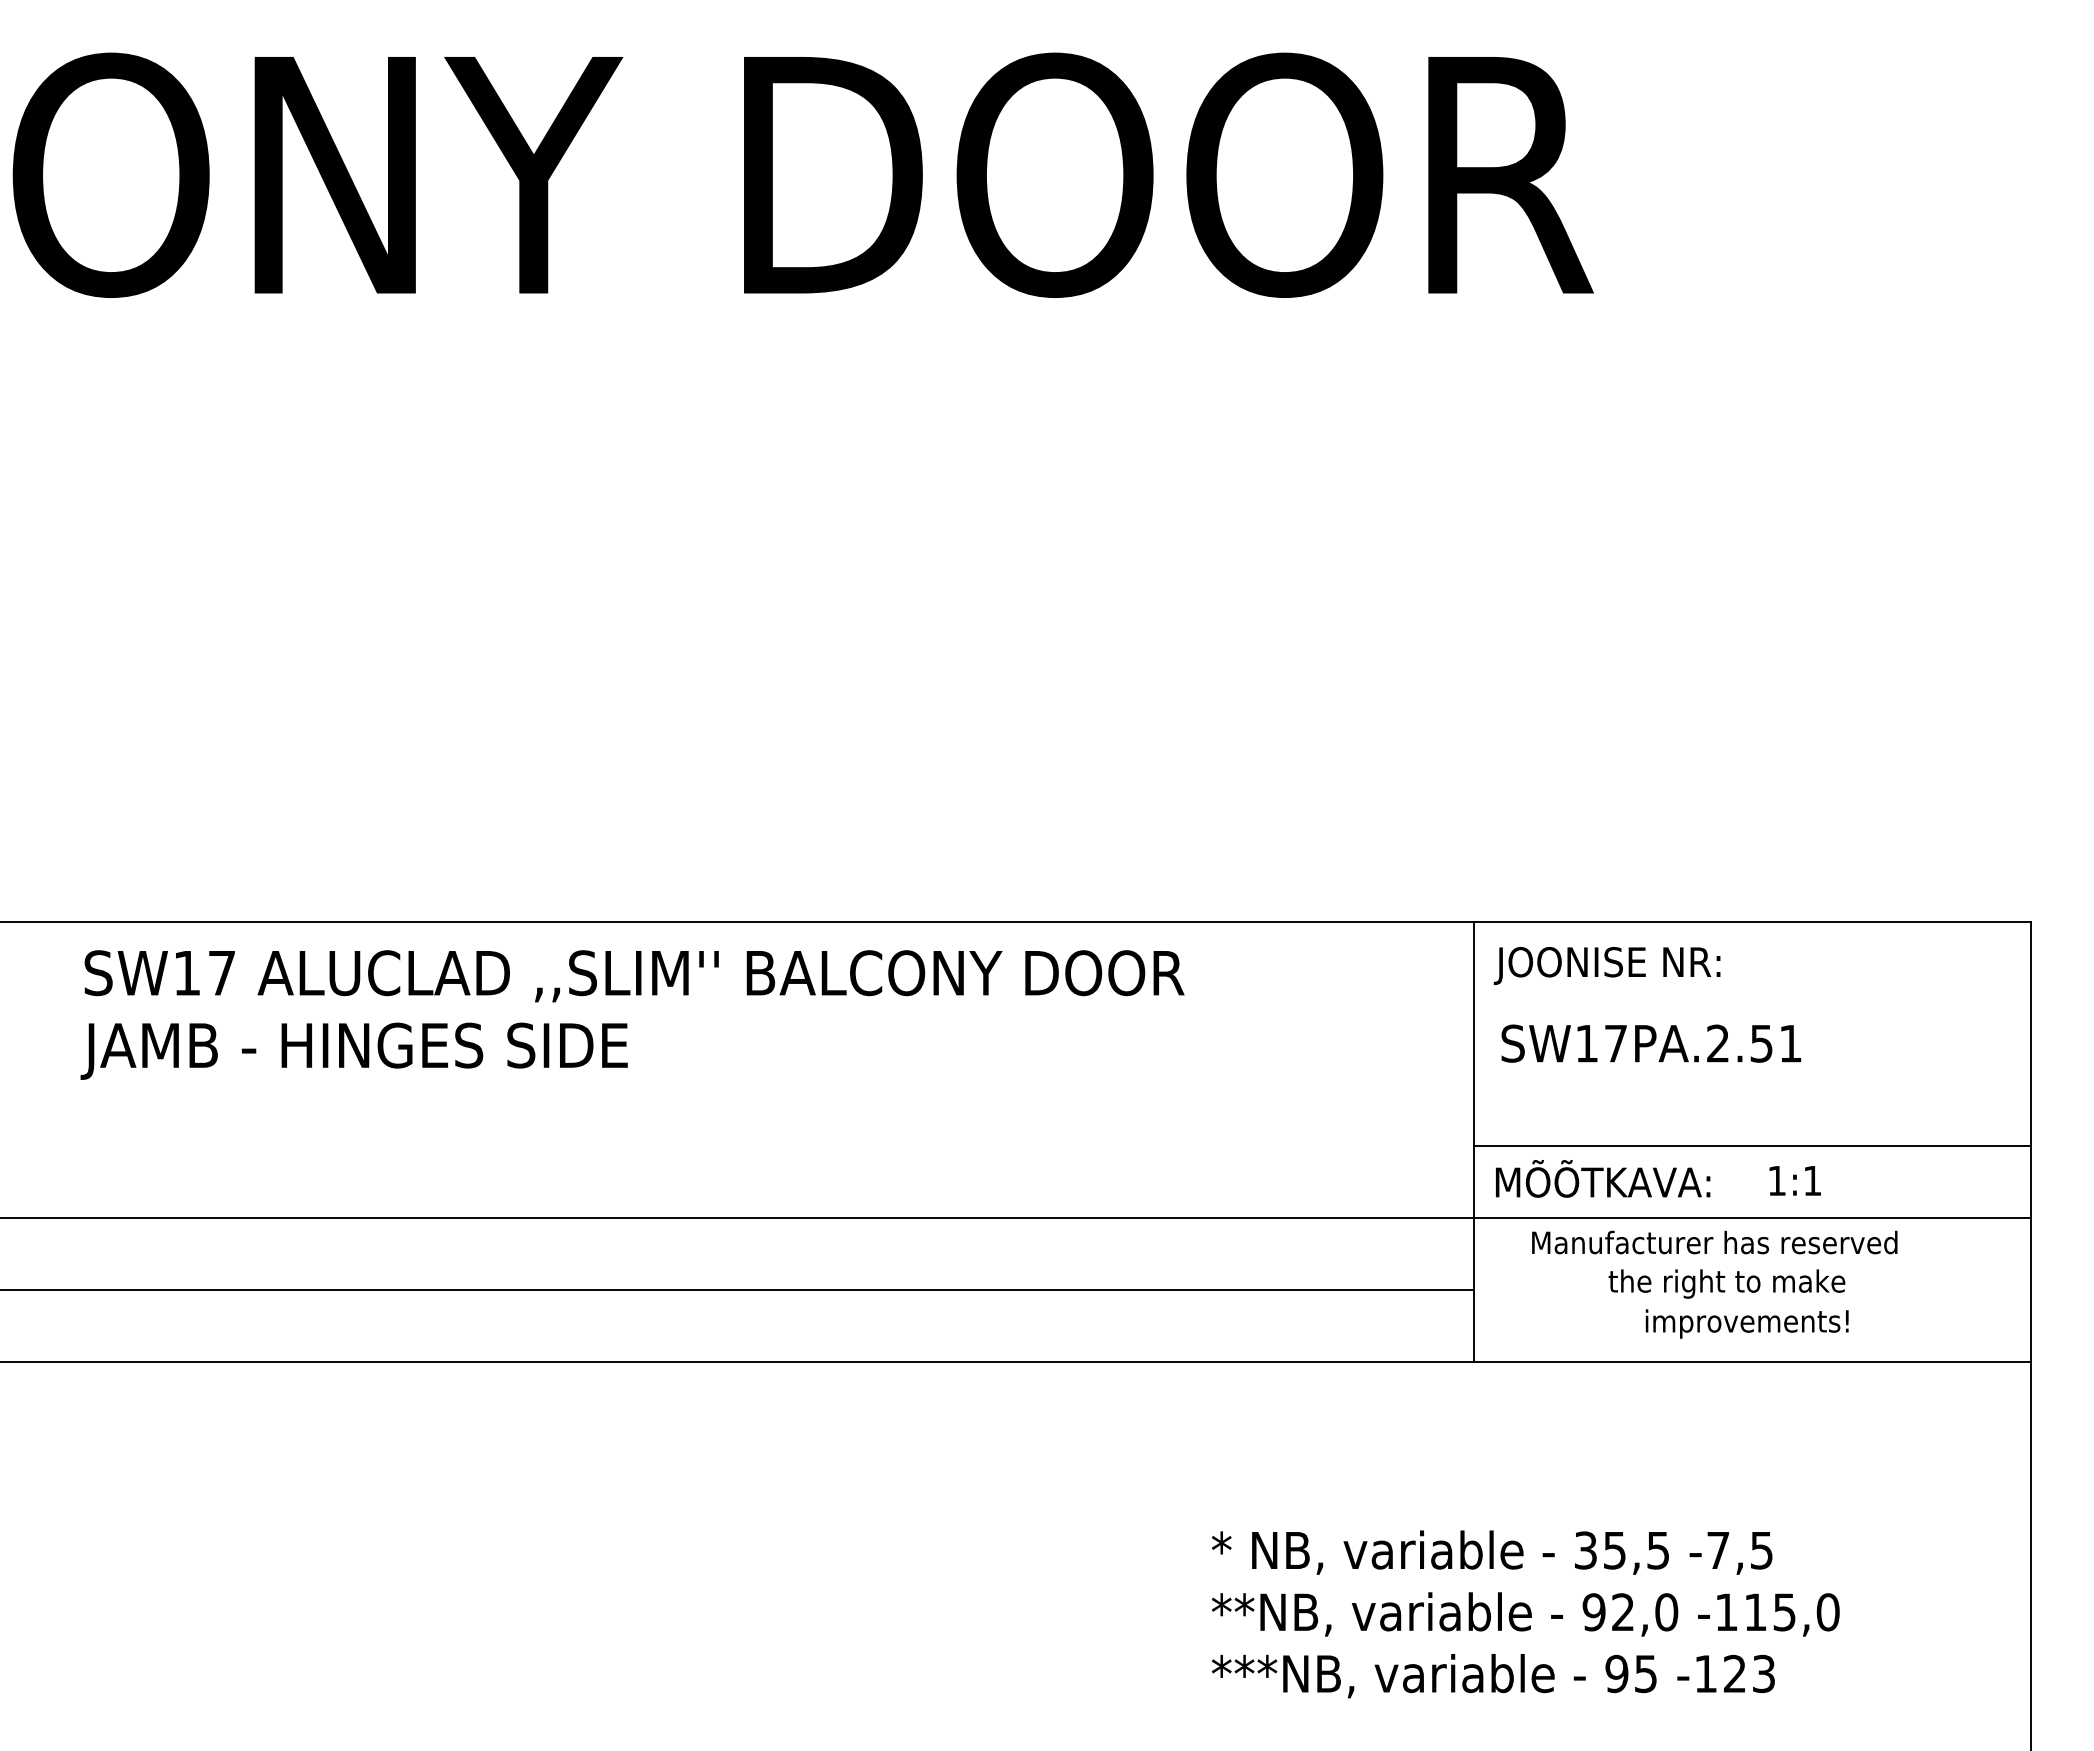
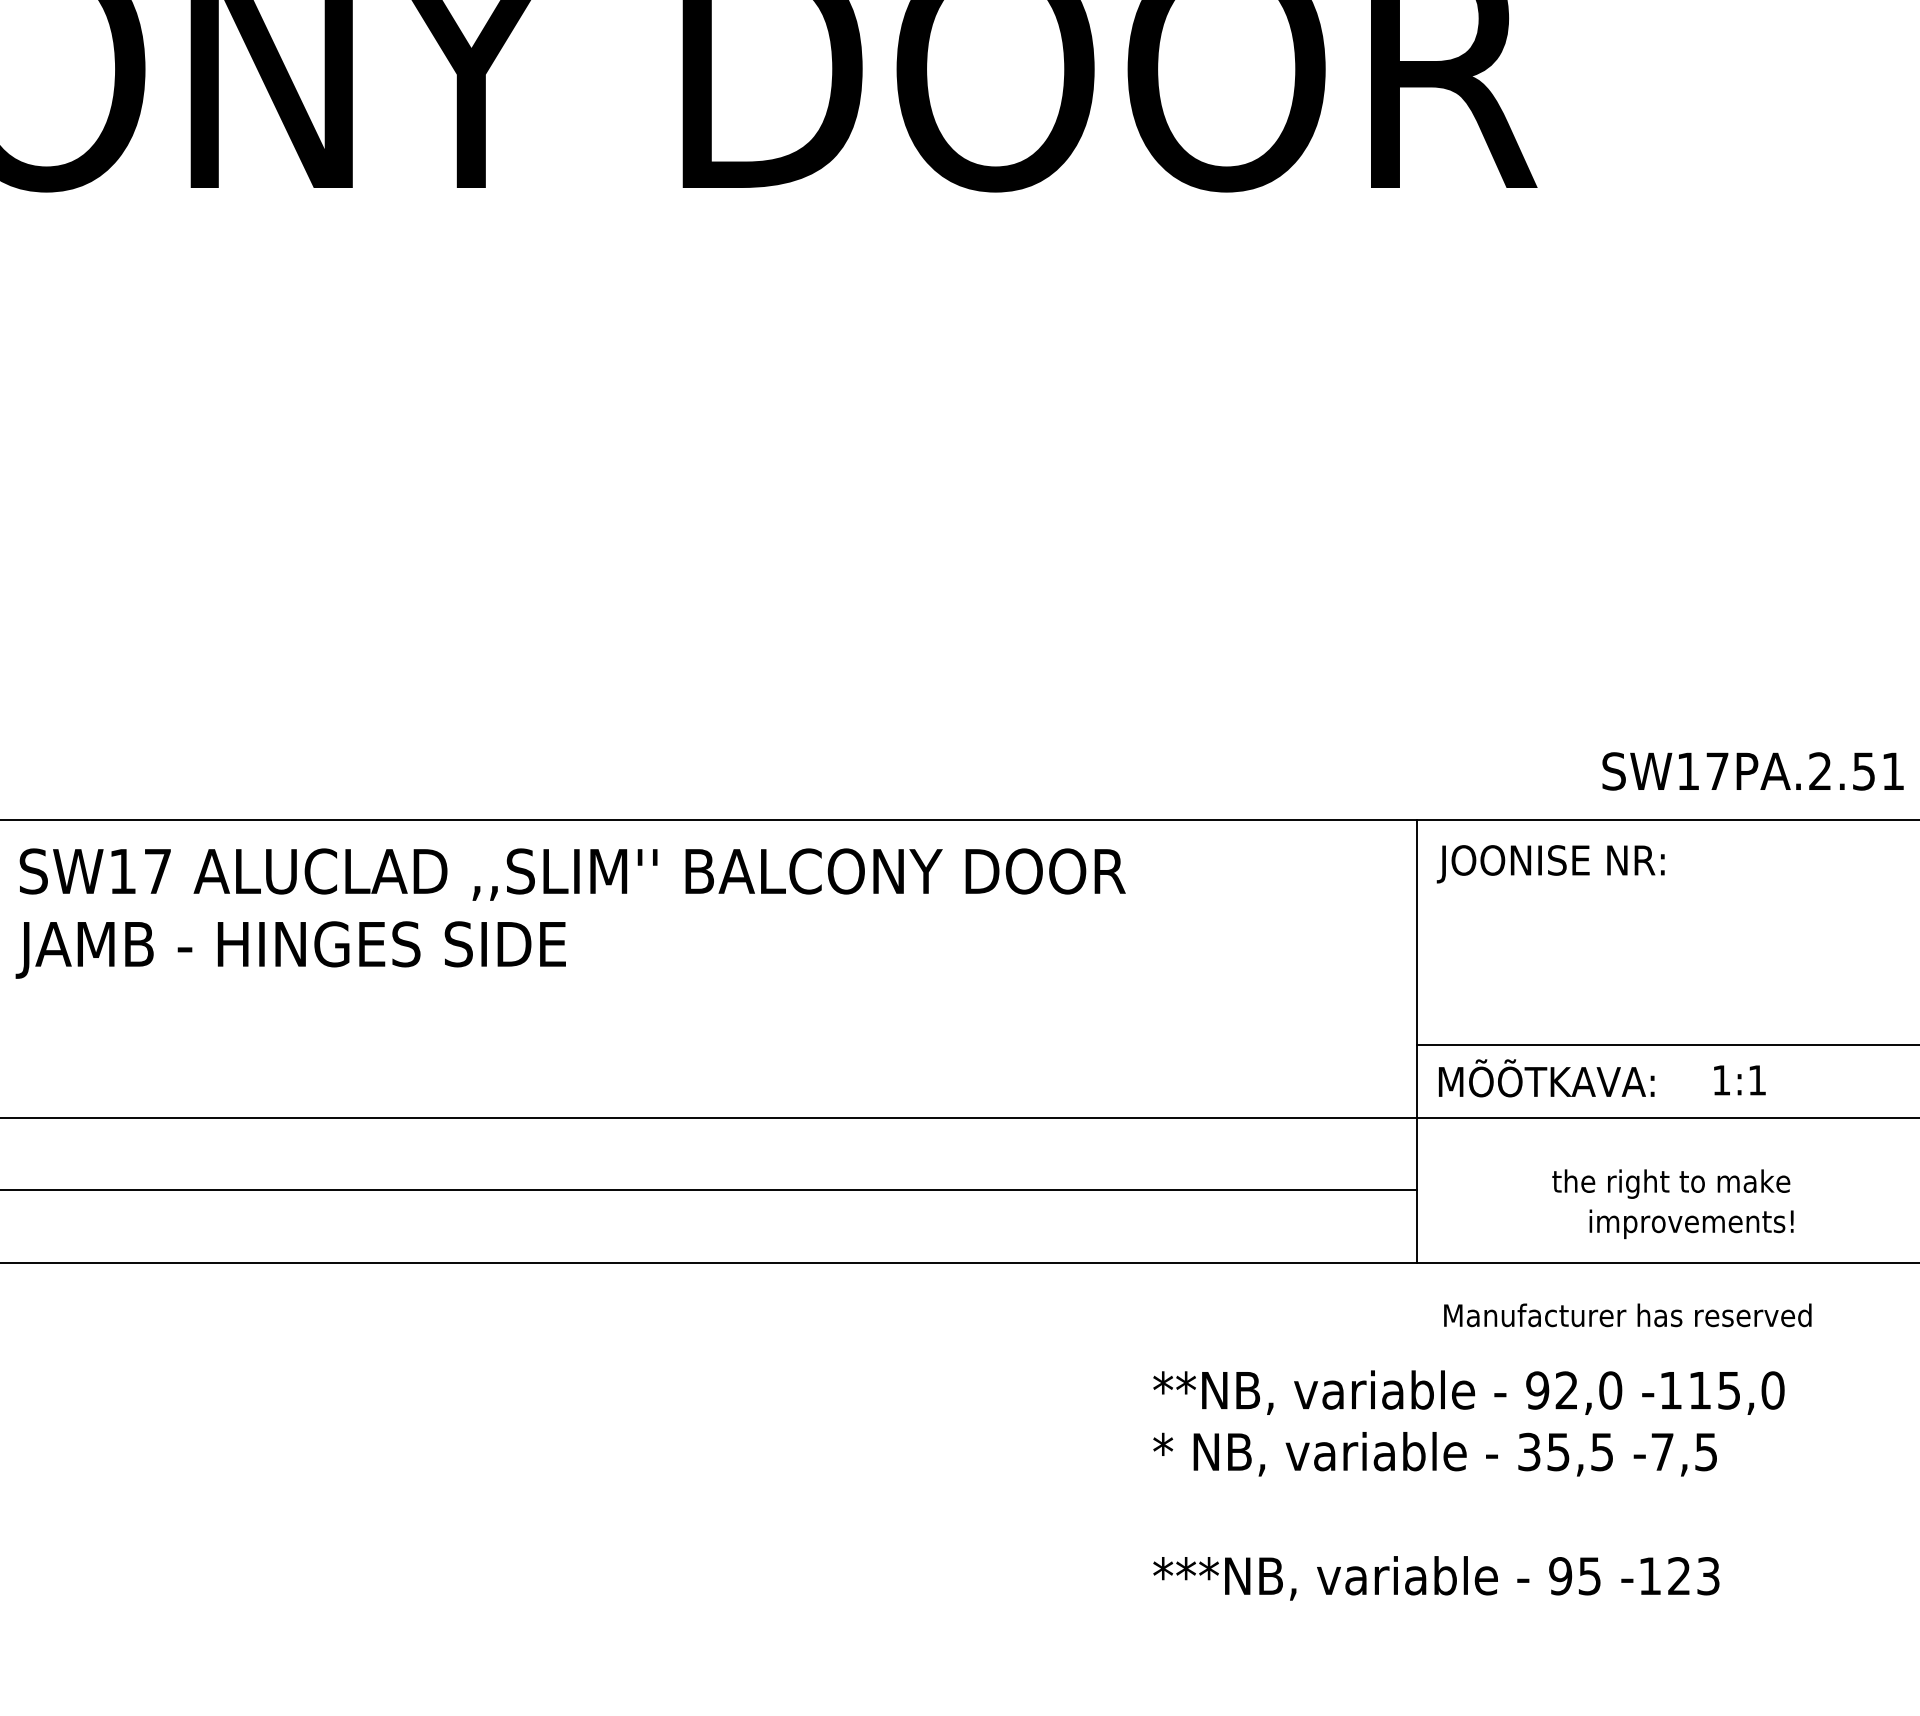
text: (1651, 1043) -> (1753, 771), moved
text: (1714, 1242) -> (1627, 1315), moved
text: (1525, 1614) -> (1468, 1392), moved

